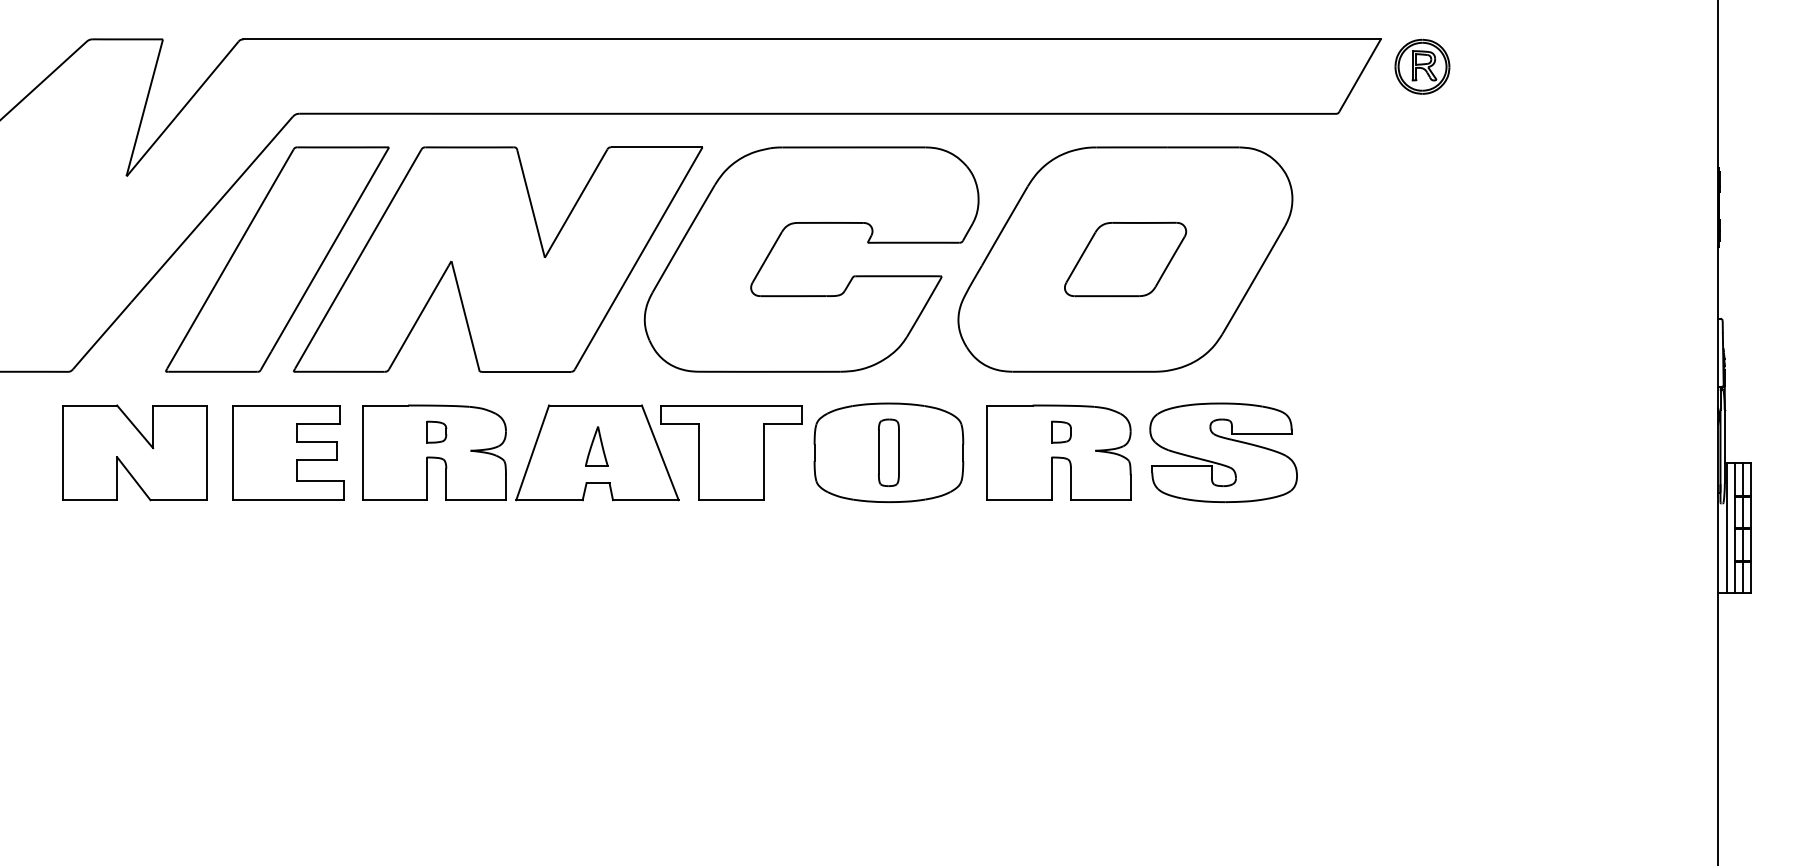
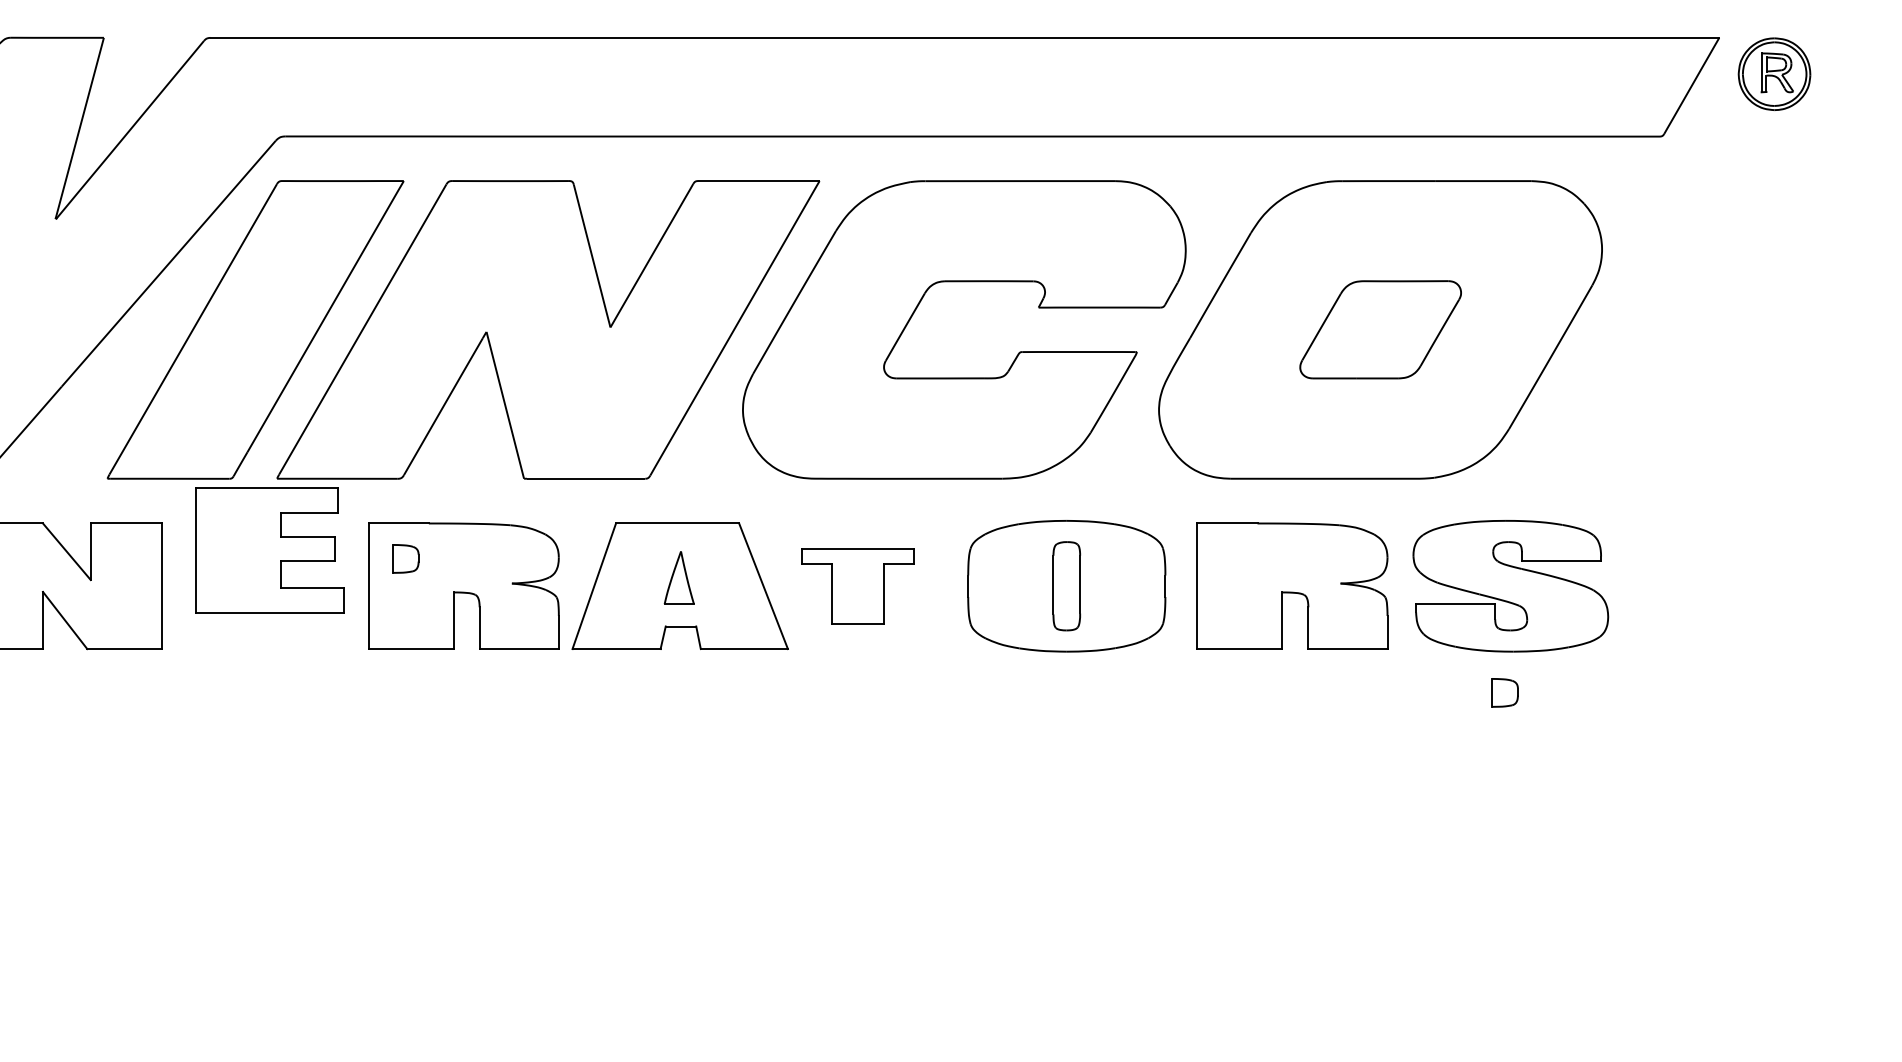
part: (436, 431) -> (405, 557), moved
part: (1061, 431) -> (1505, 691), moved
part: (288, 452) -> (270, 549), moved
part: (731, 452) -> (857, 585), size x0.6

